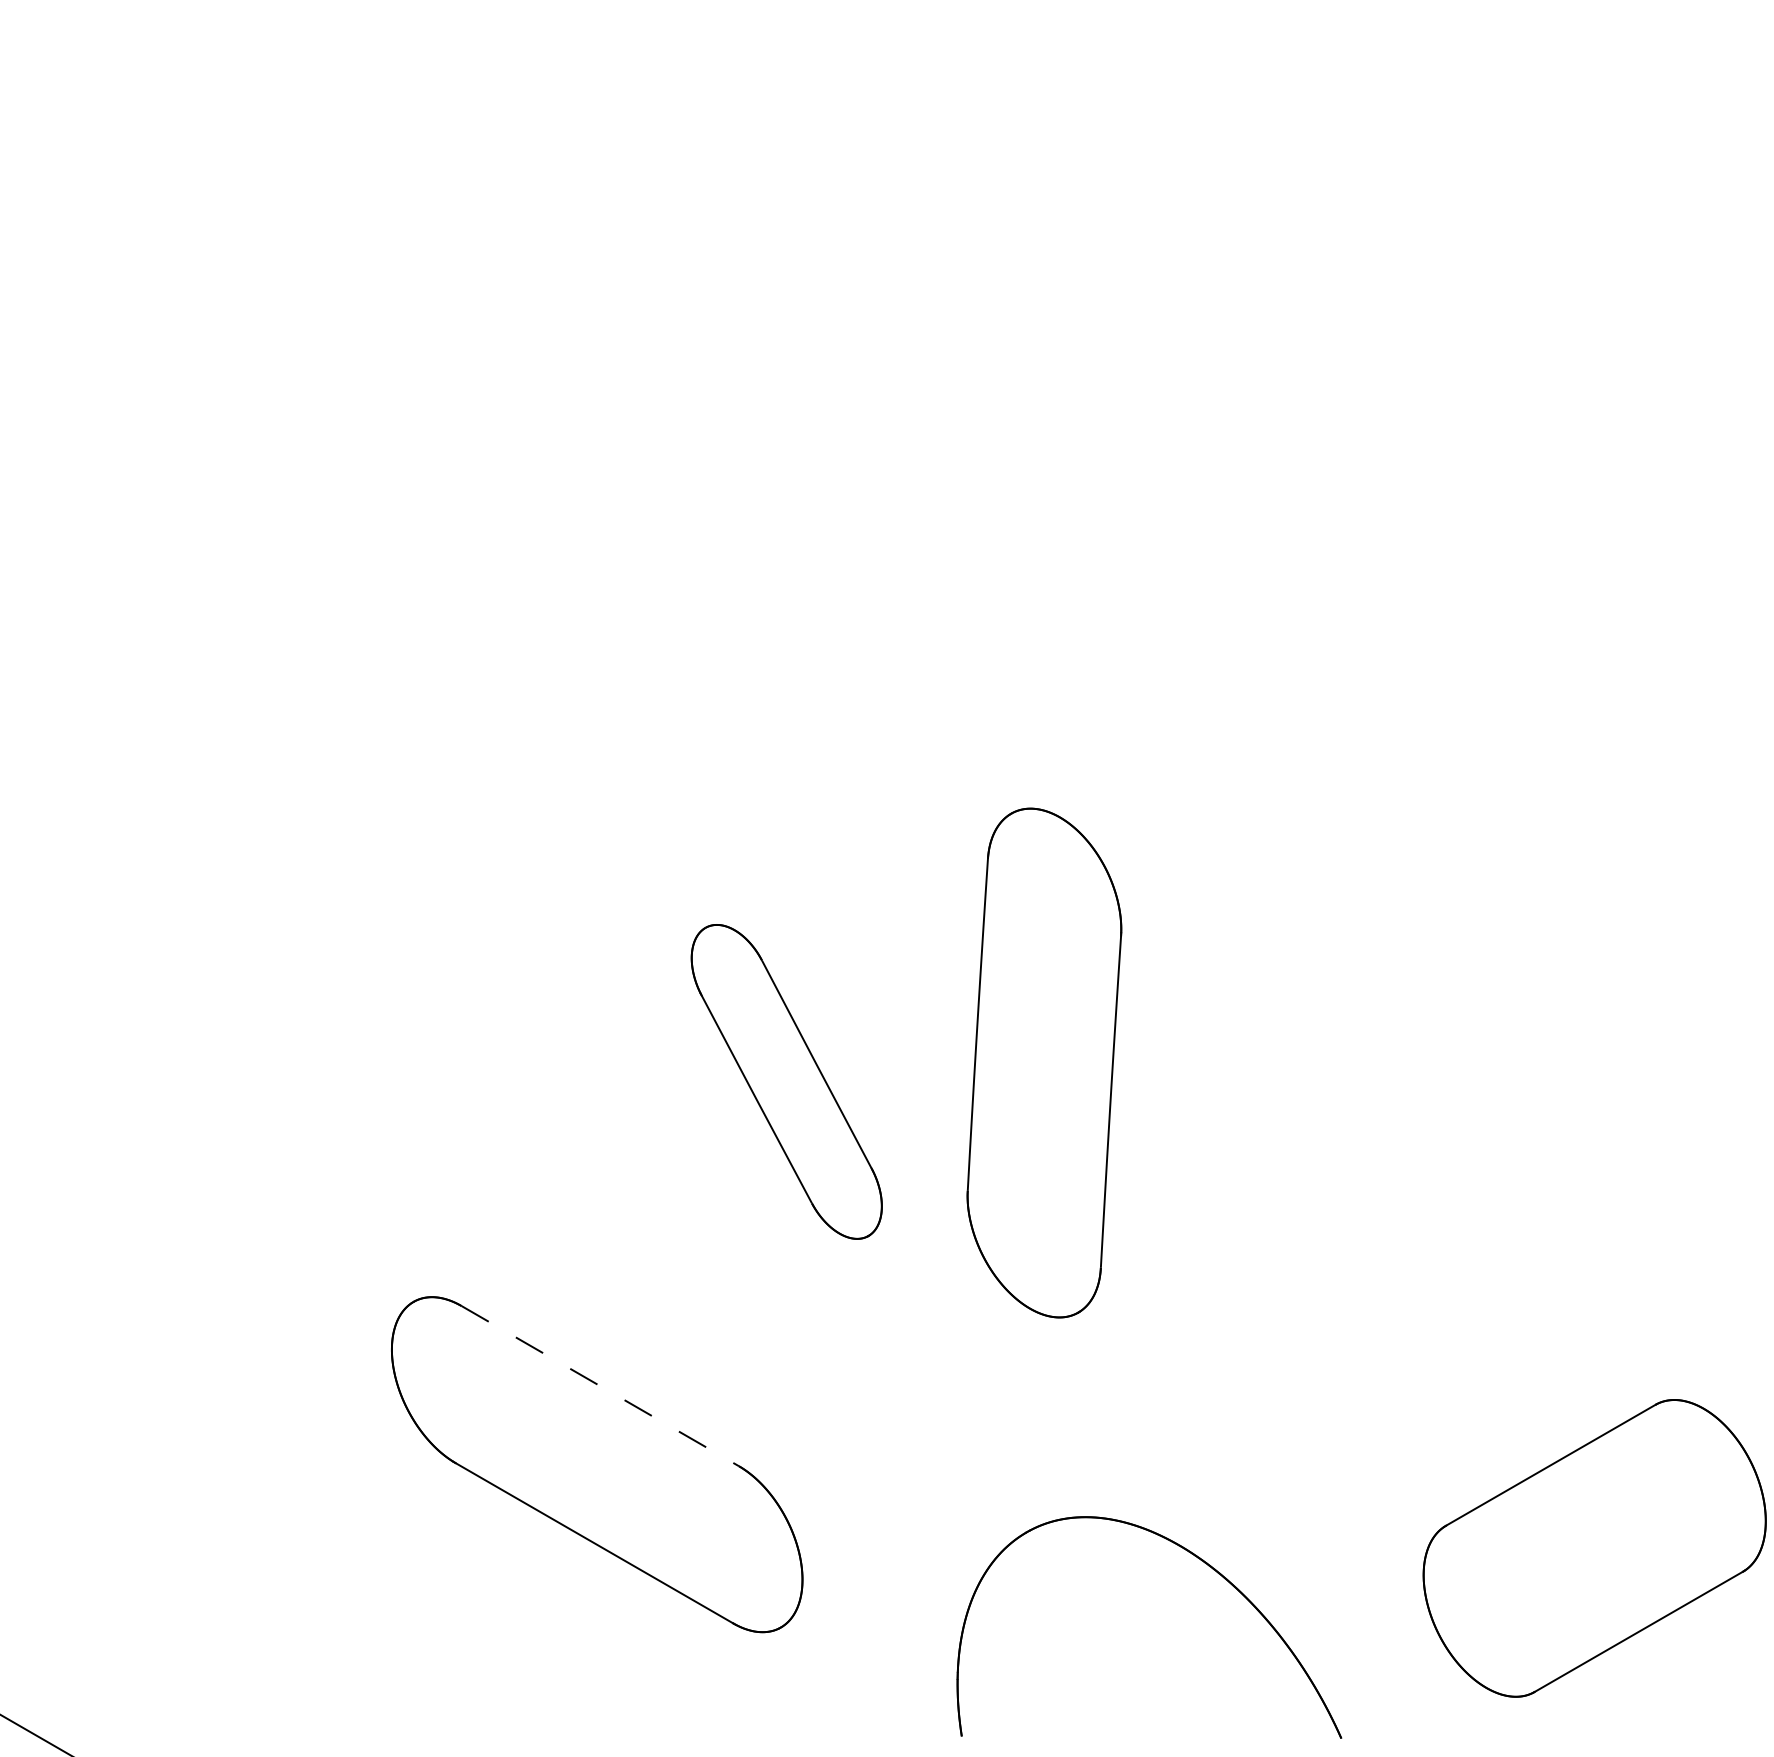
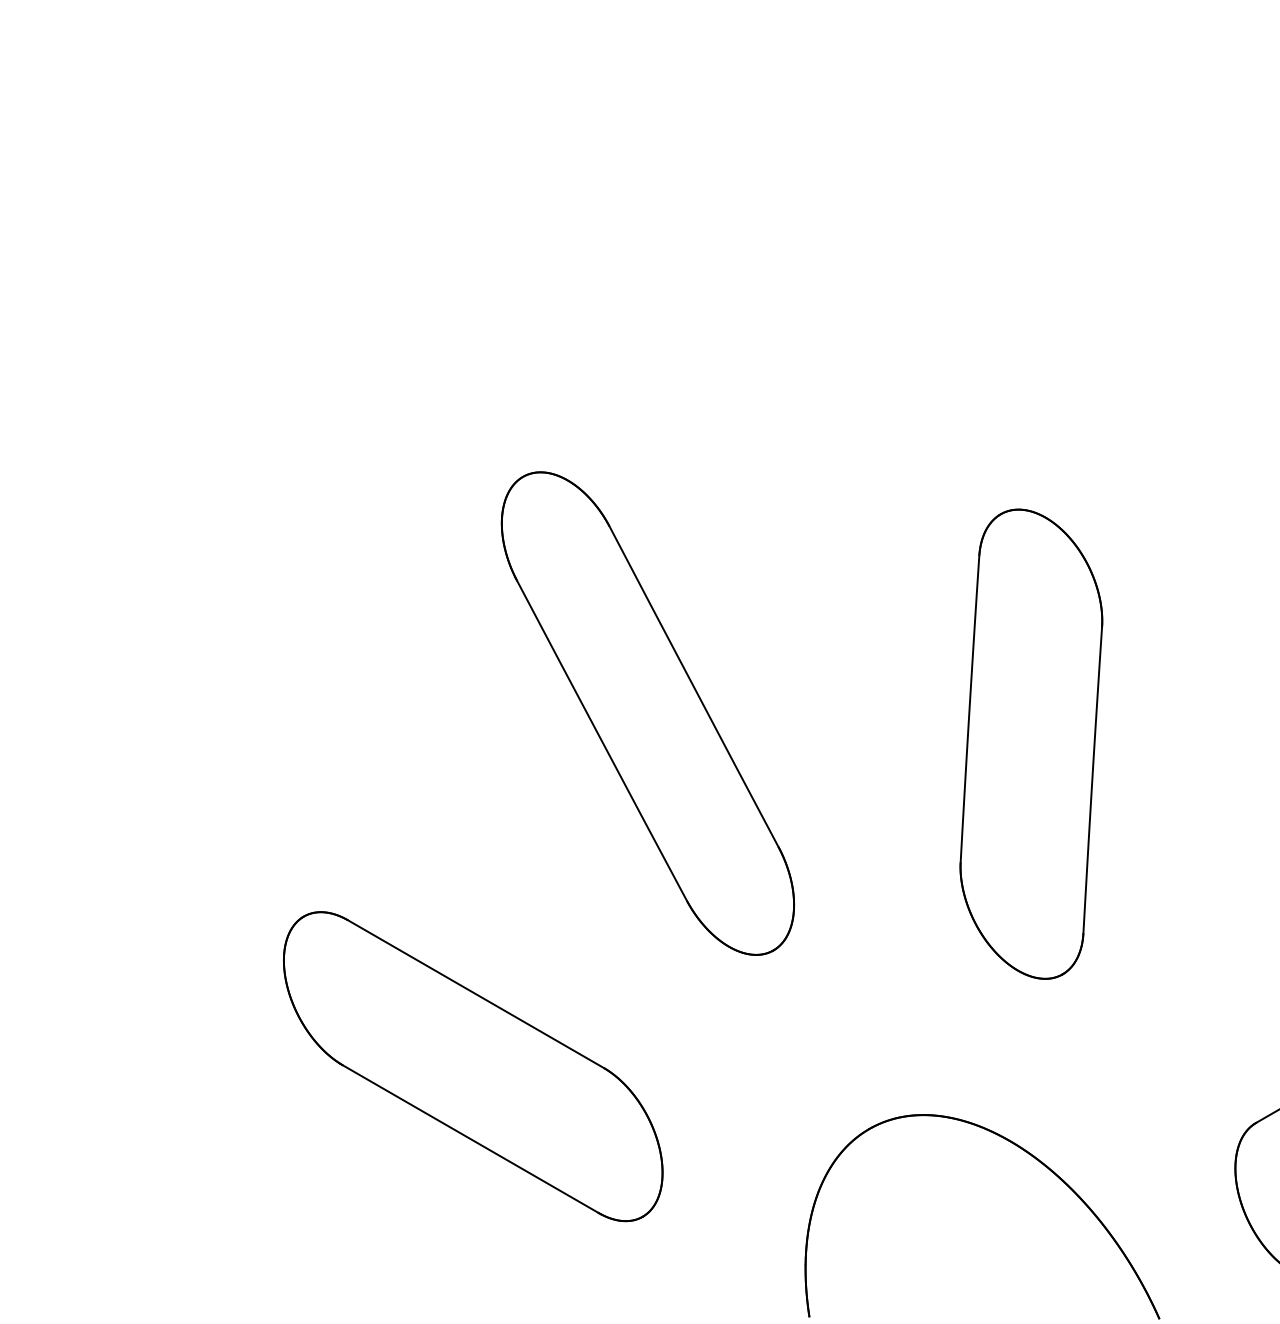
part: (1044, 1062) -> (1031, 743), moved
part: (786, 1081) -> (647, 713), size x1.67
line: (600, 1386) -> (476, 994), dashed -> solid

